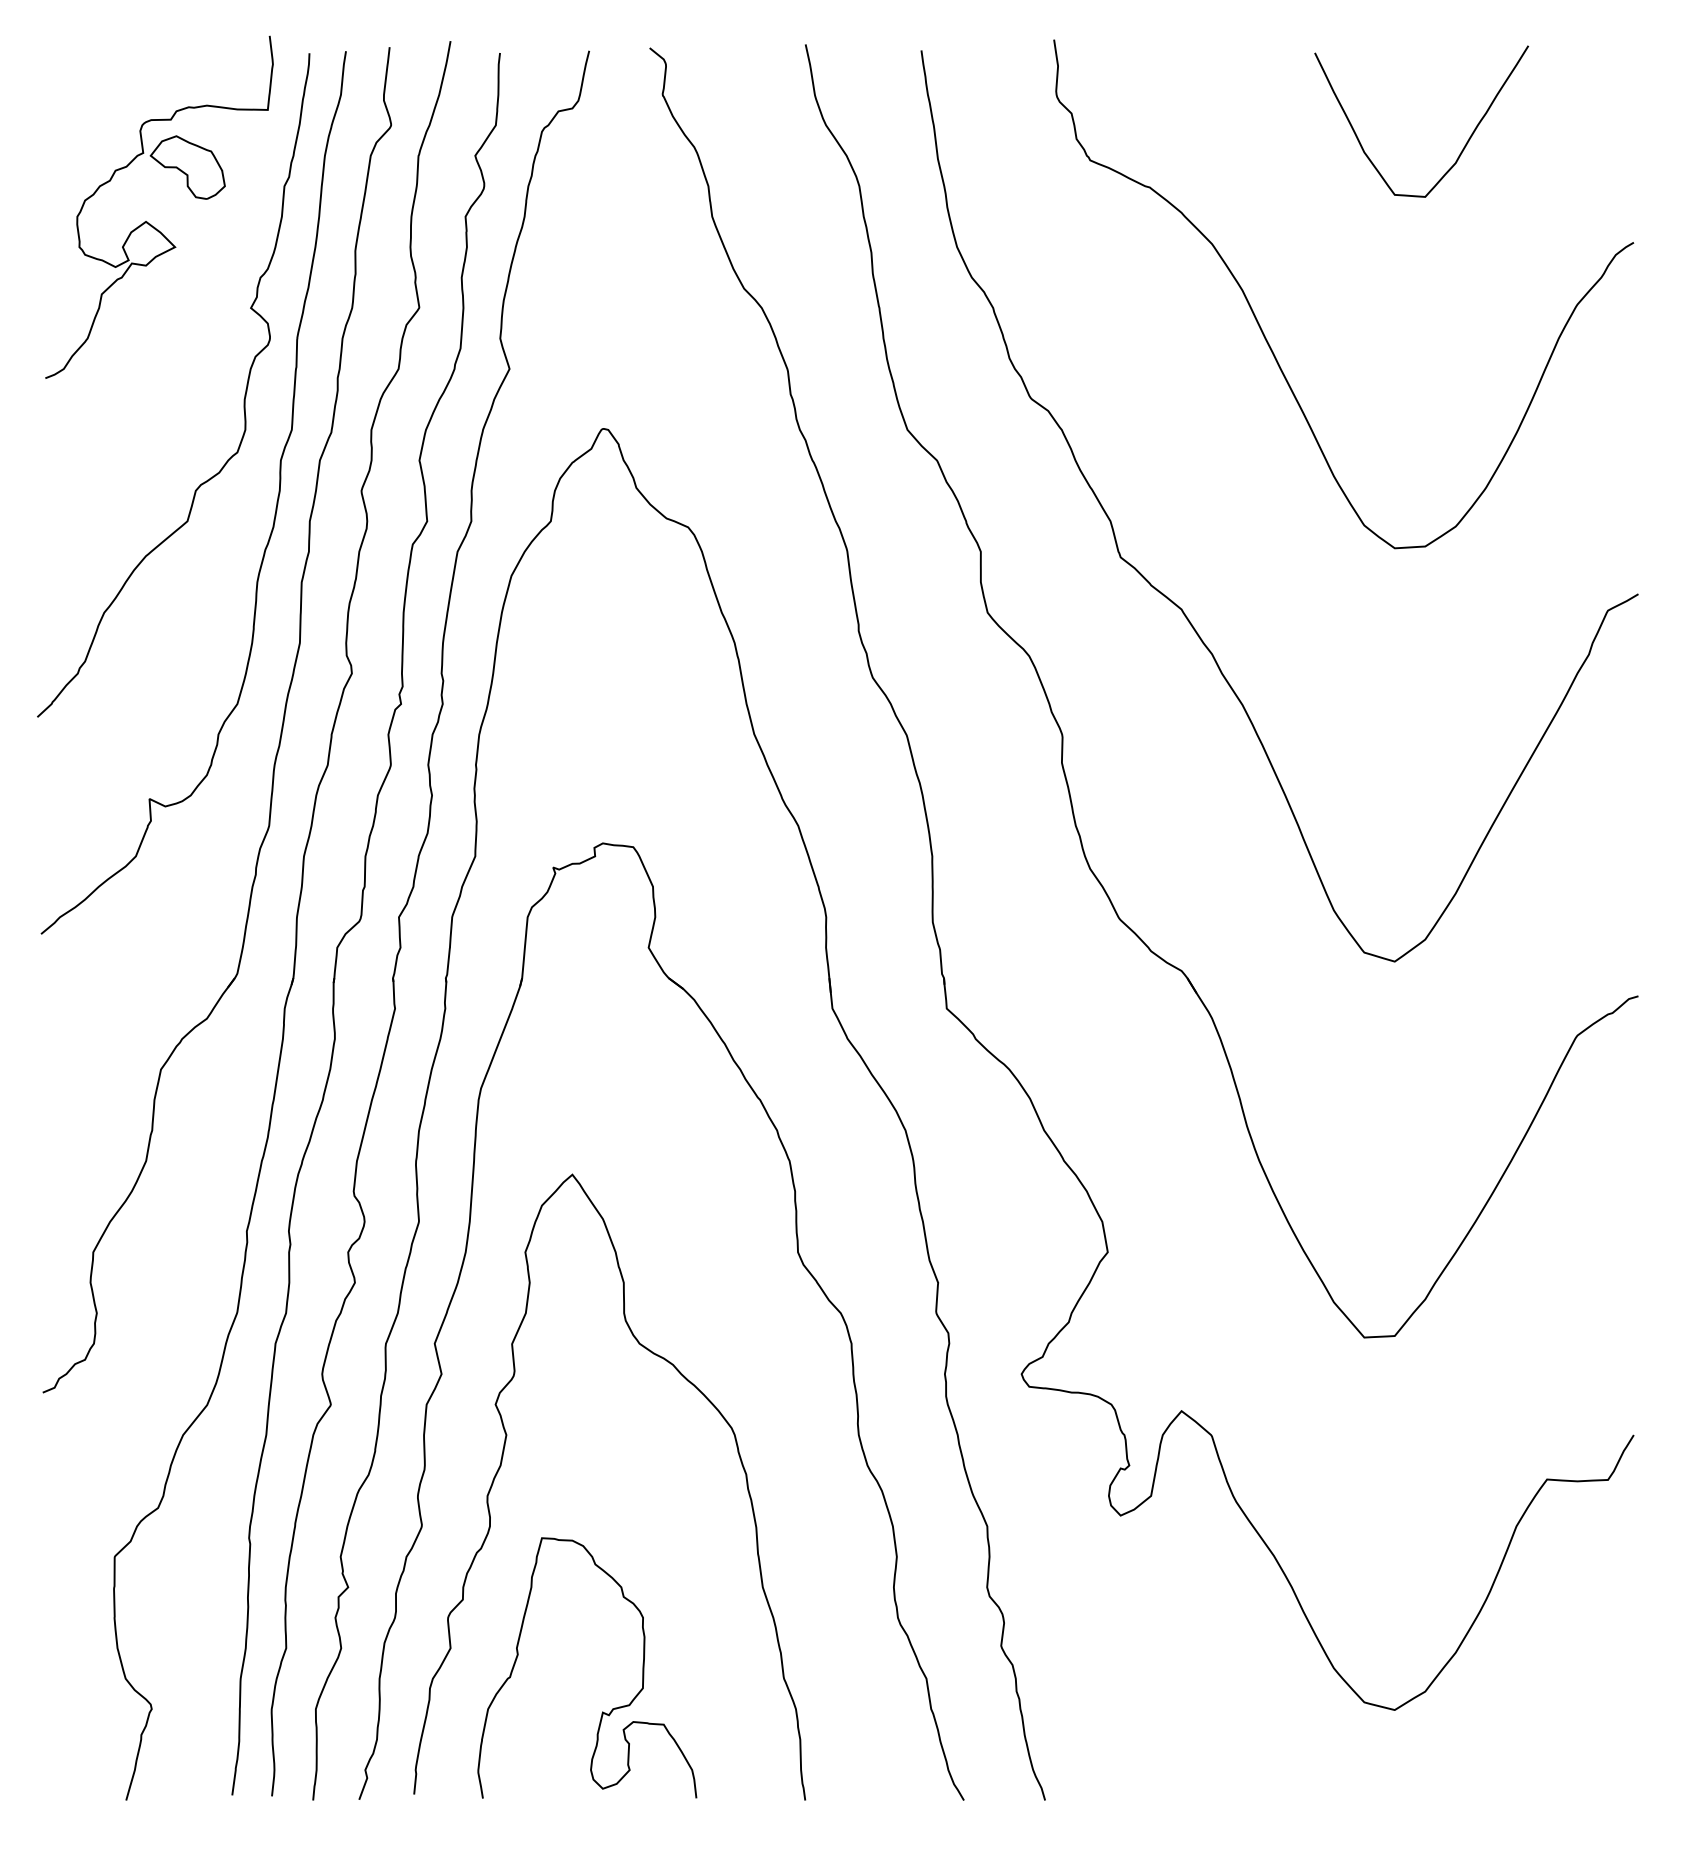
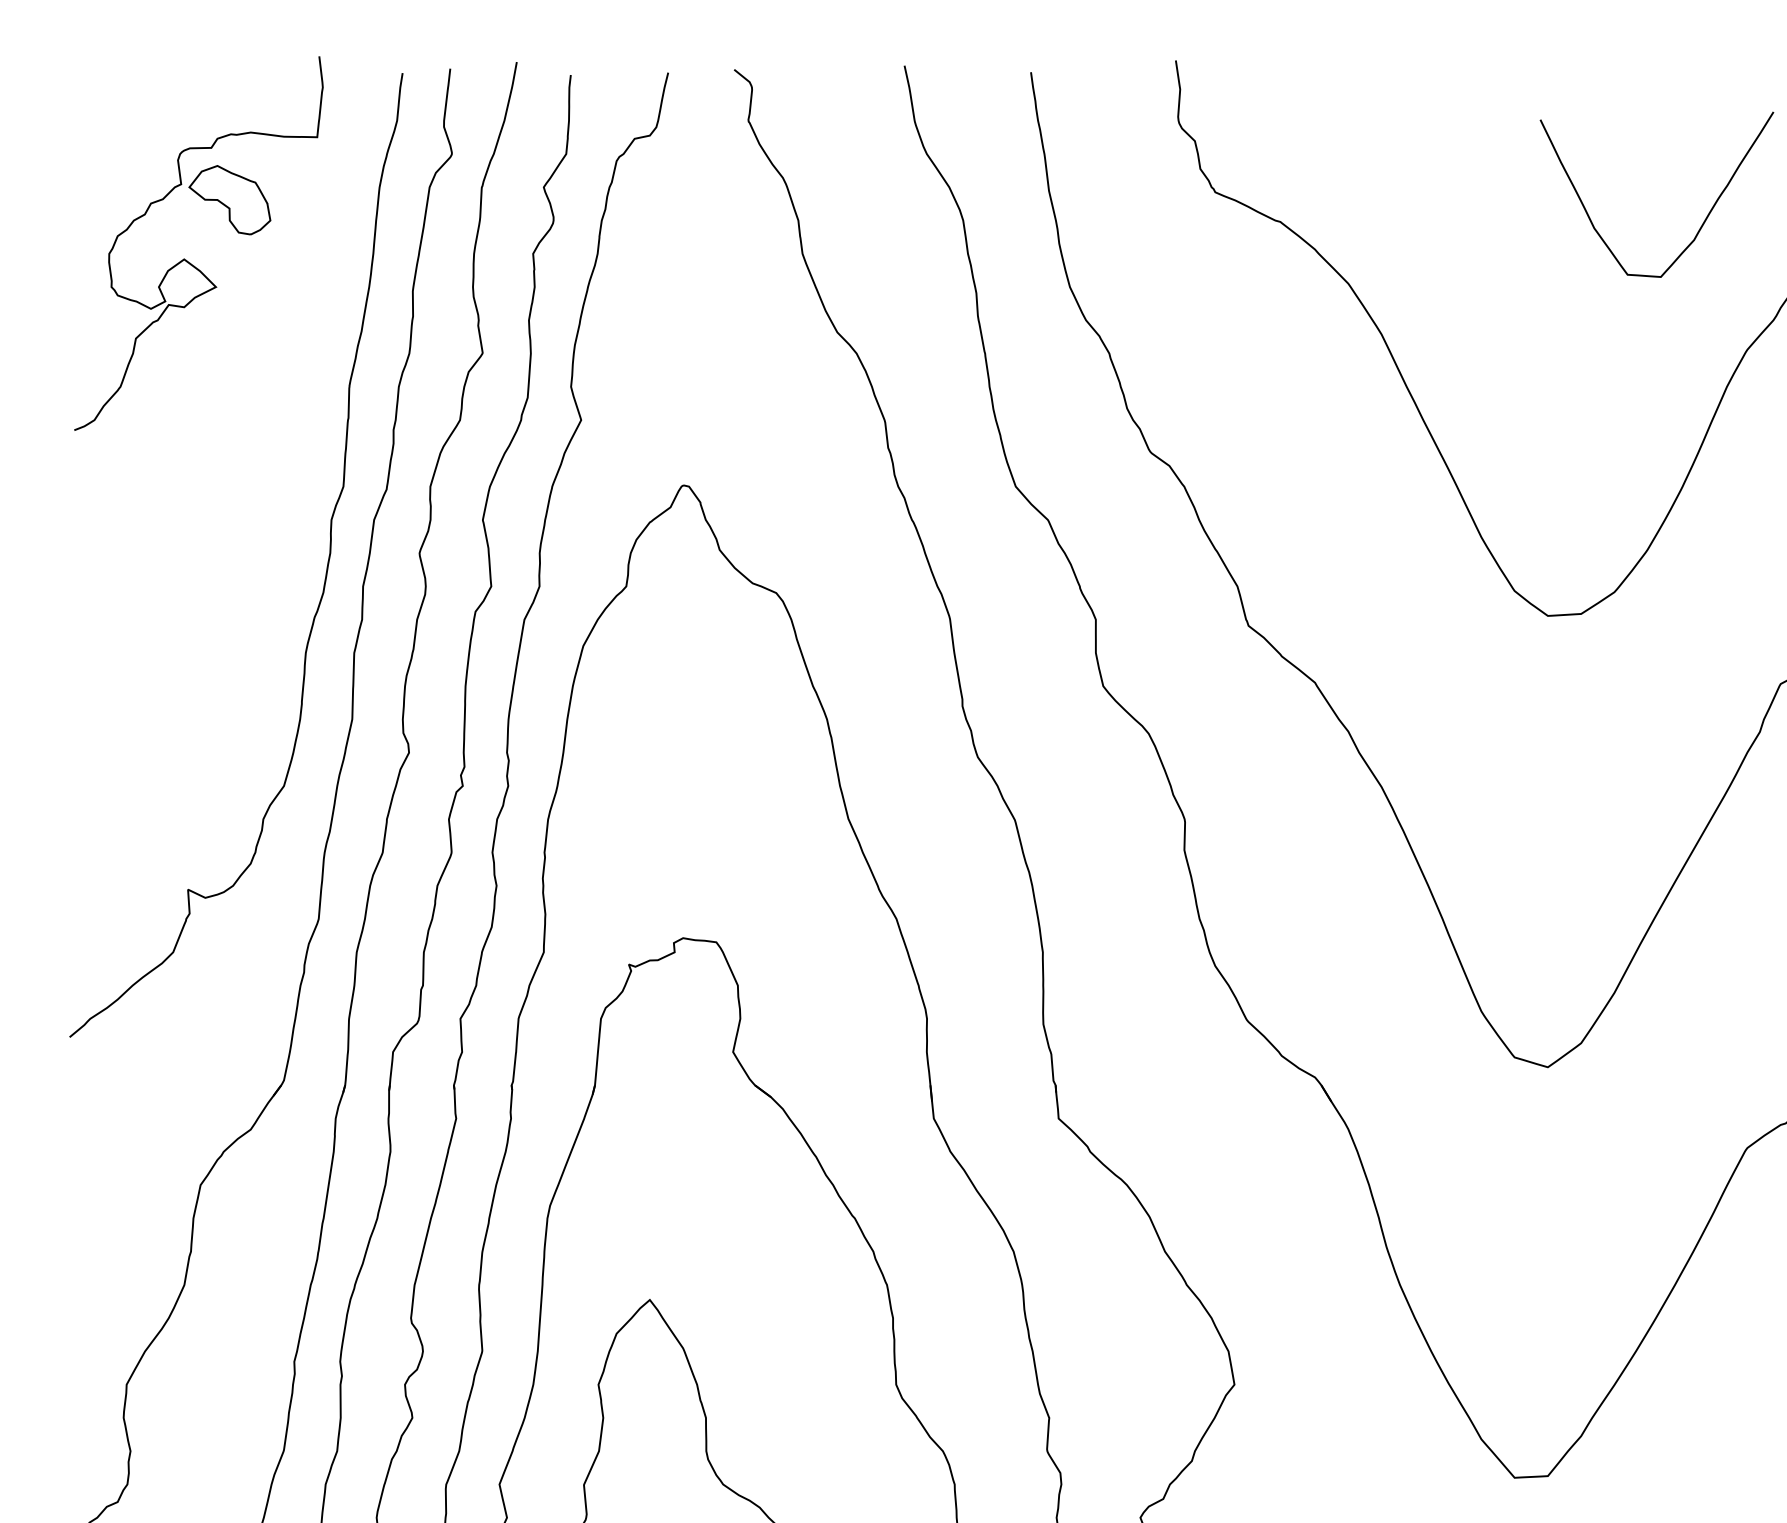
curve: (1465, 143) -> (1704, 218), moved
curve: (243, 399) -> (290, 453), removed

